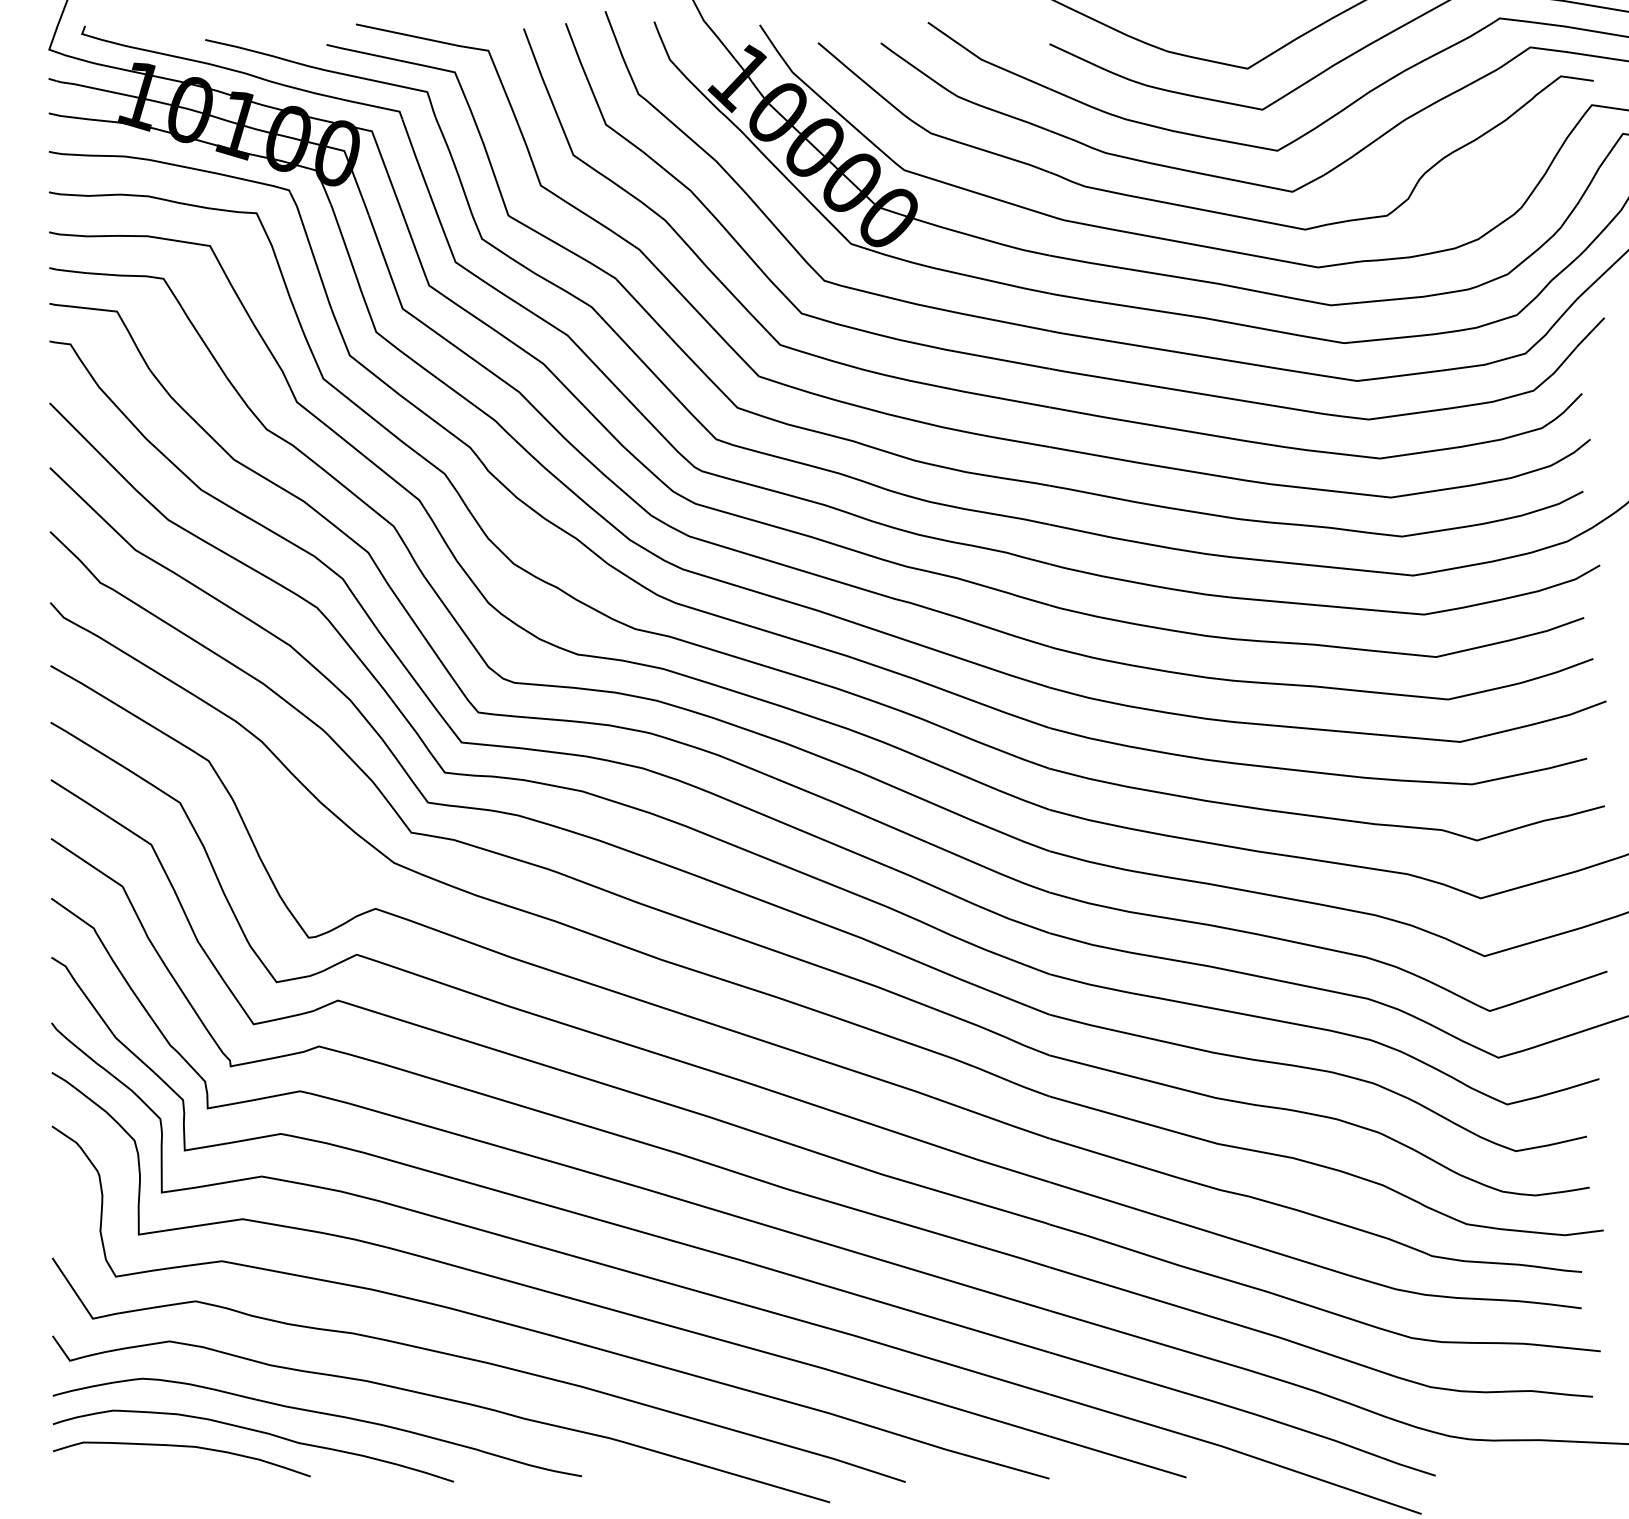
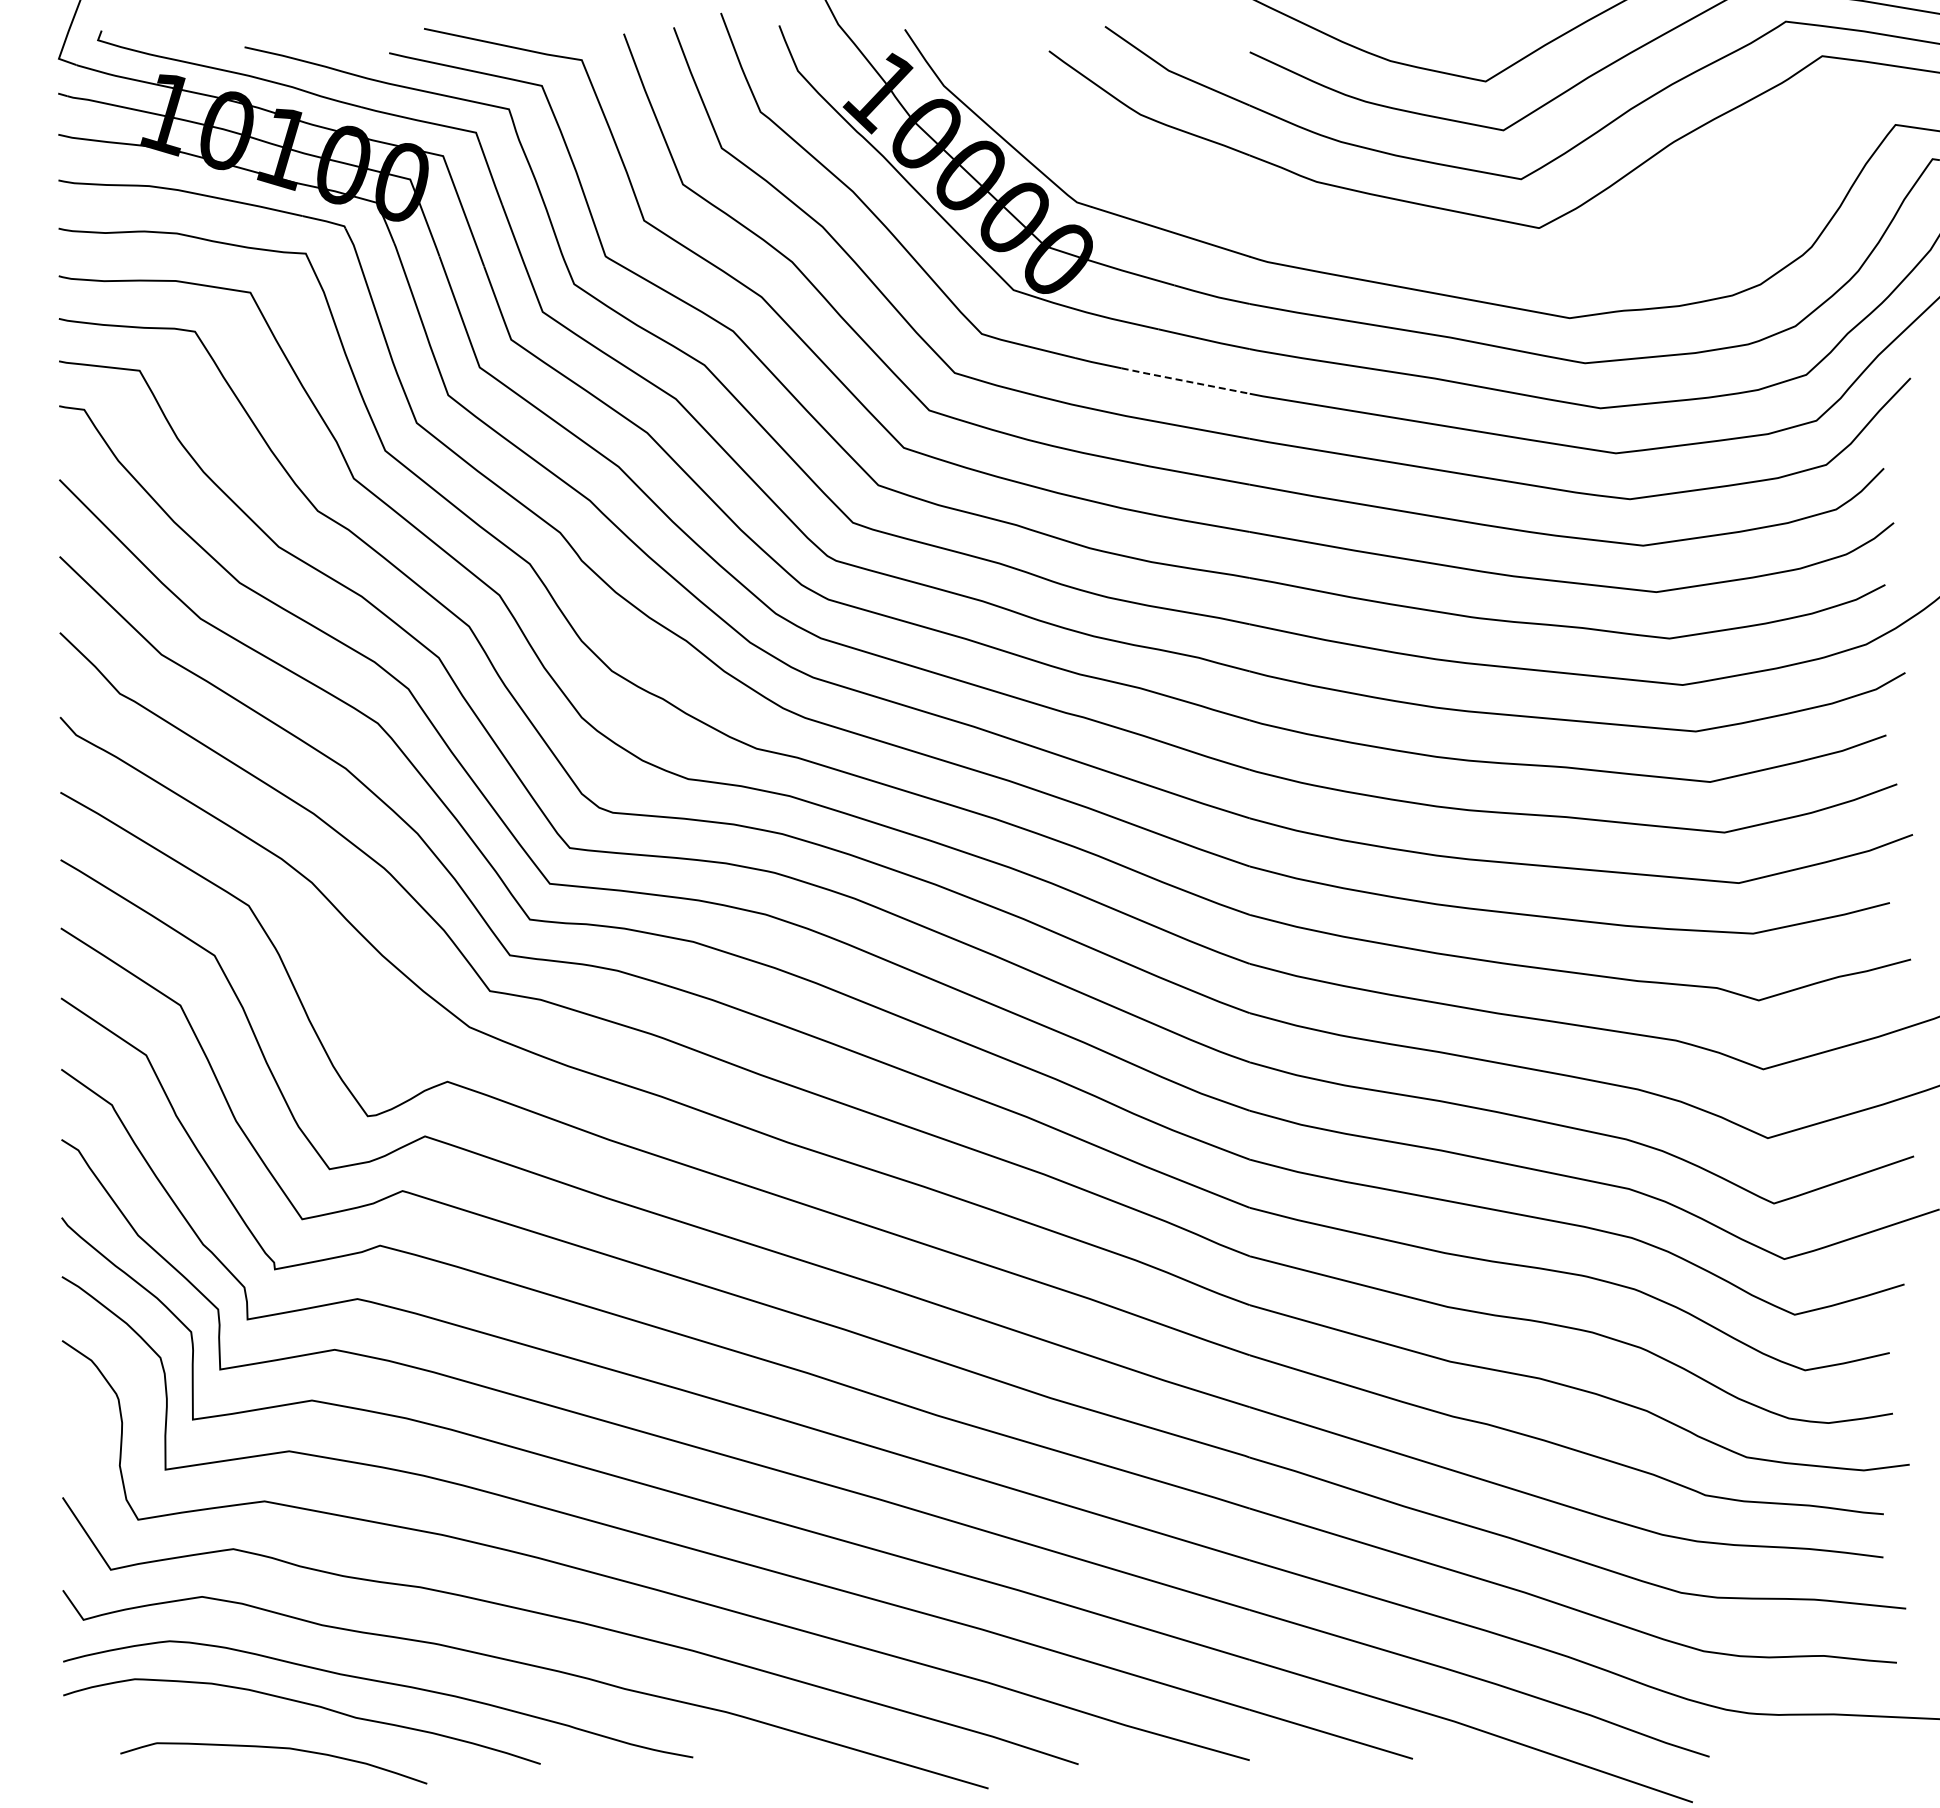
part: (1190, 206) -> (1417, 245), removed
line: (995, 320) -> (1185, 381), solid -> dashed
curve: (181, 1446) -> (273, 1748), moved

